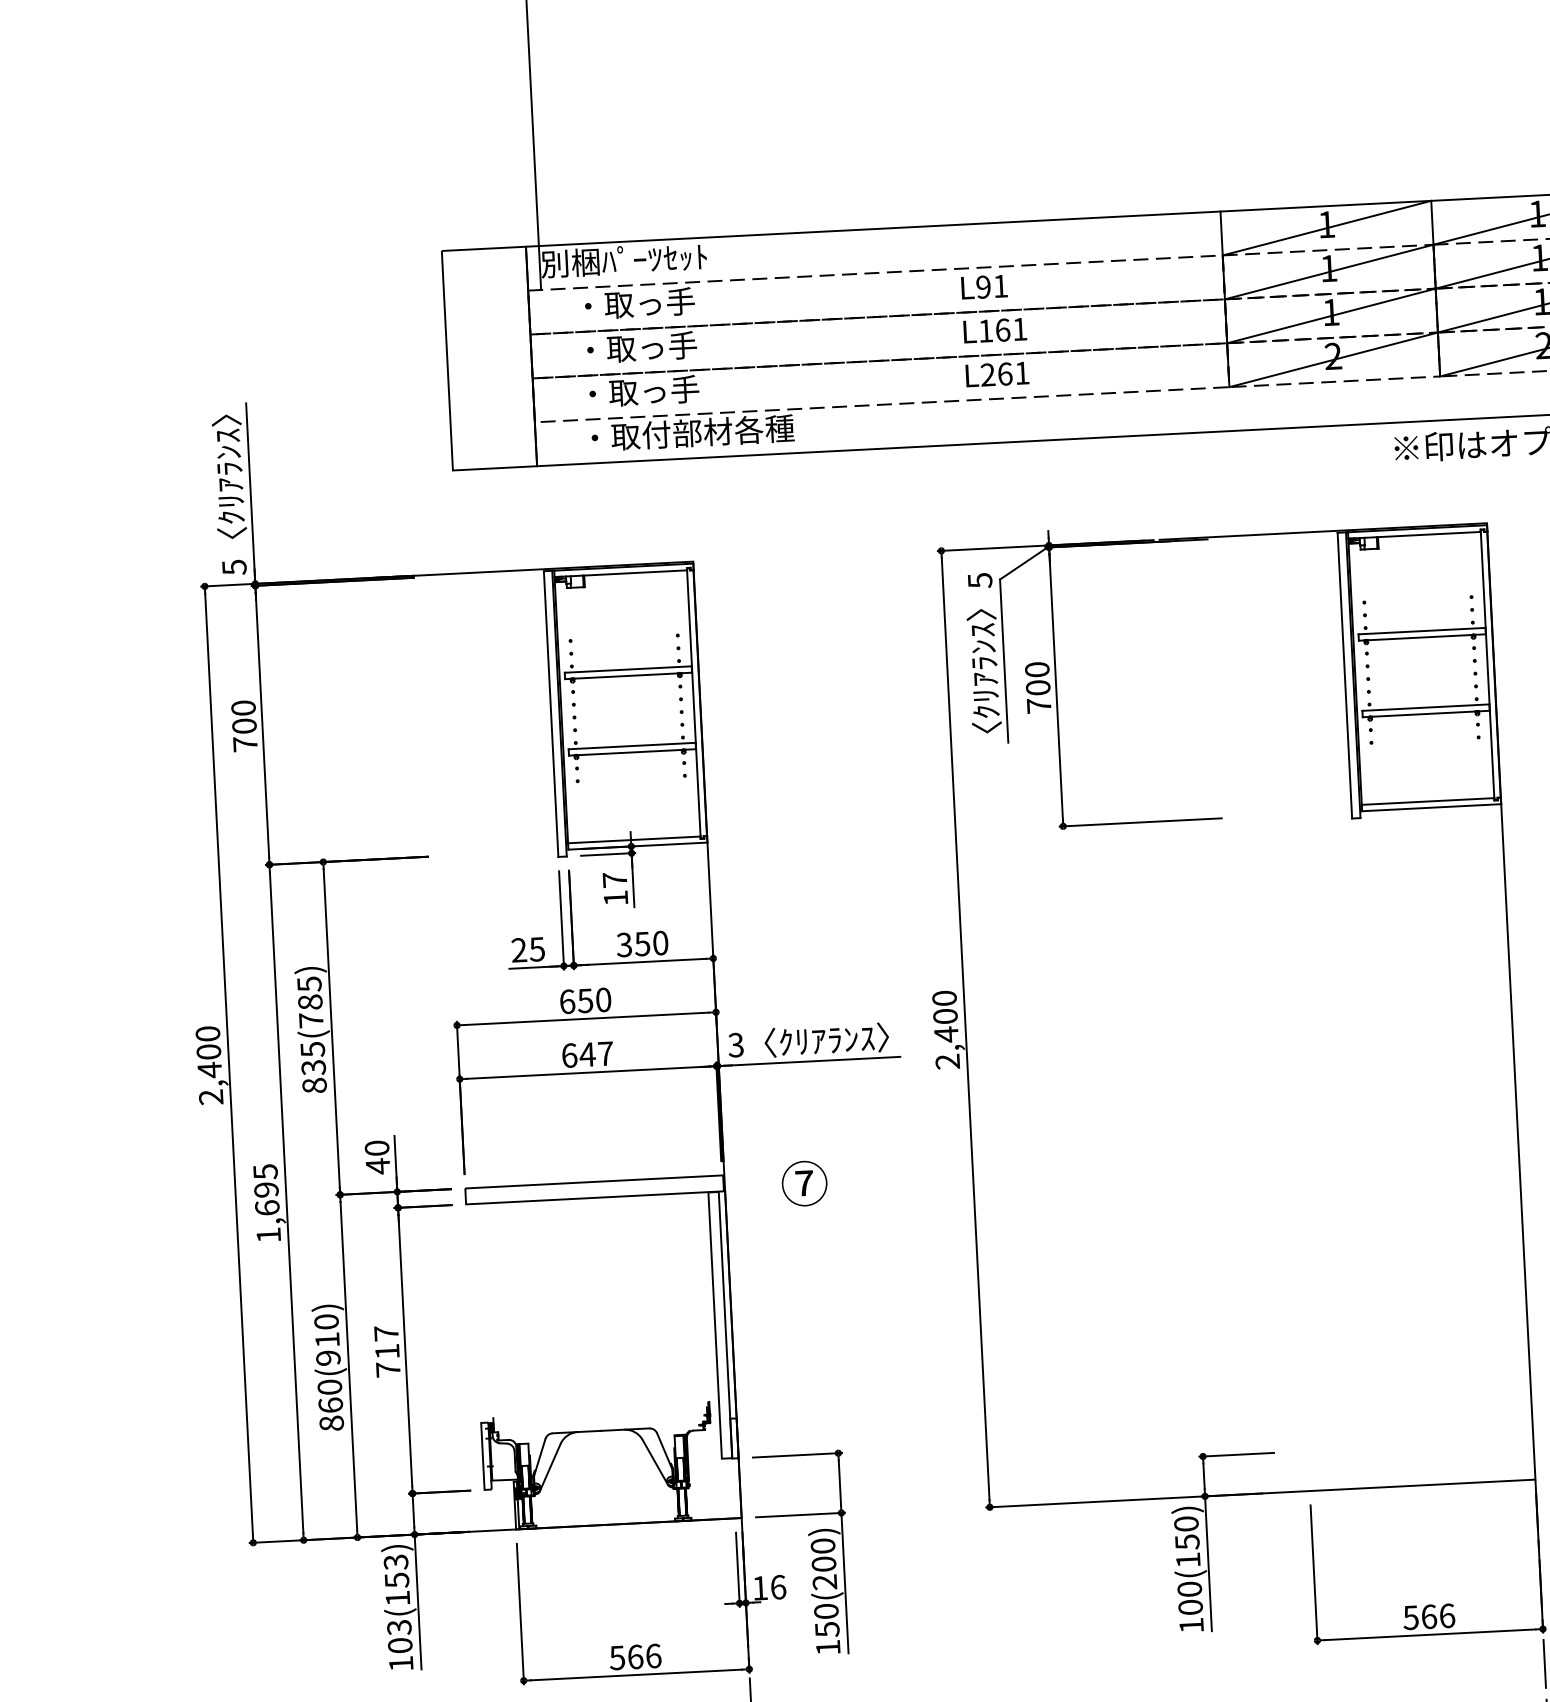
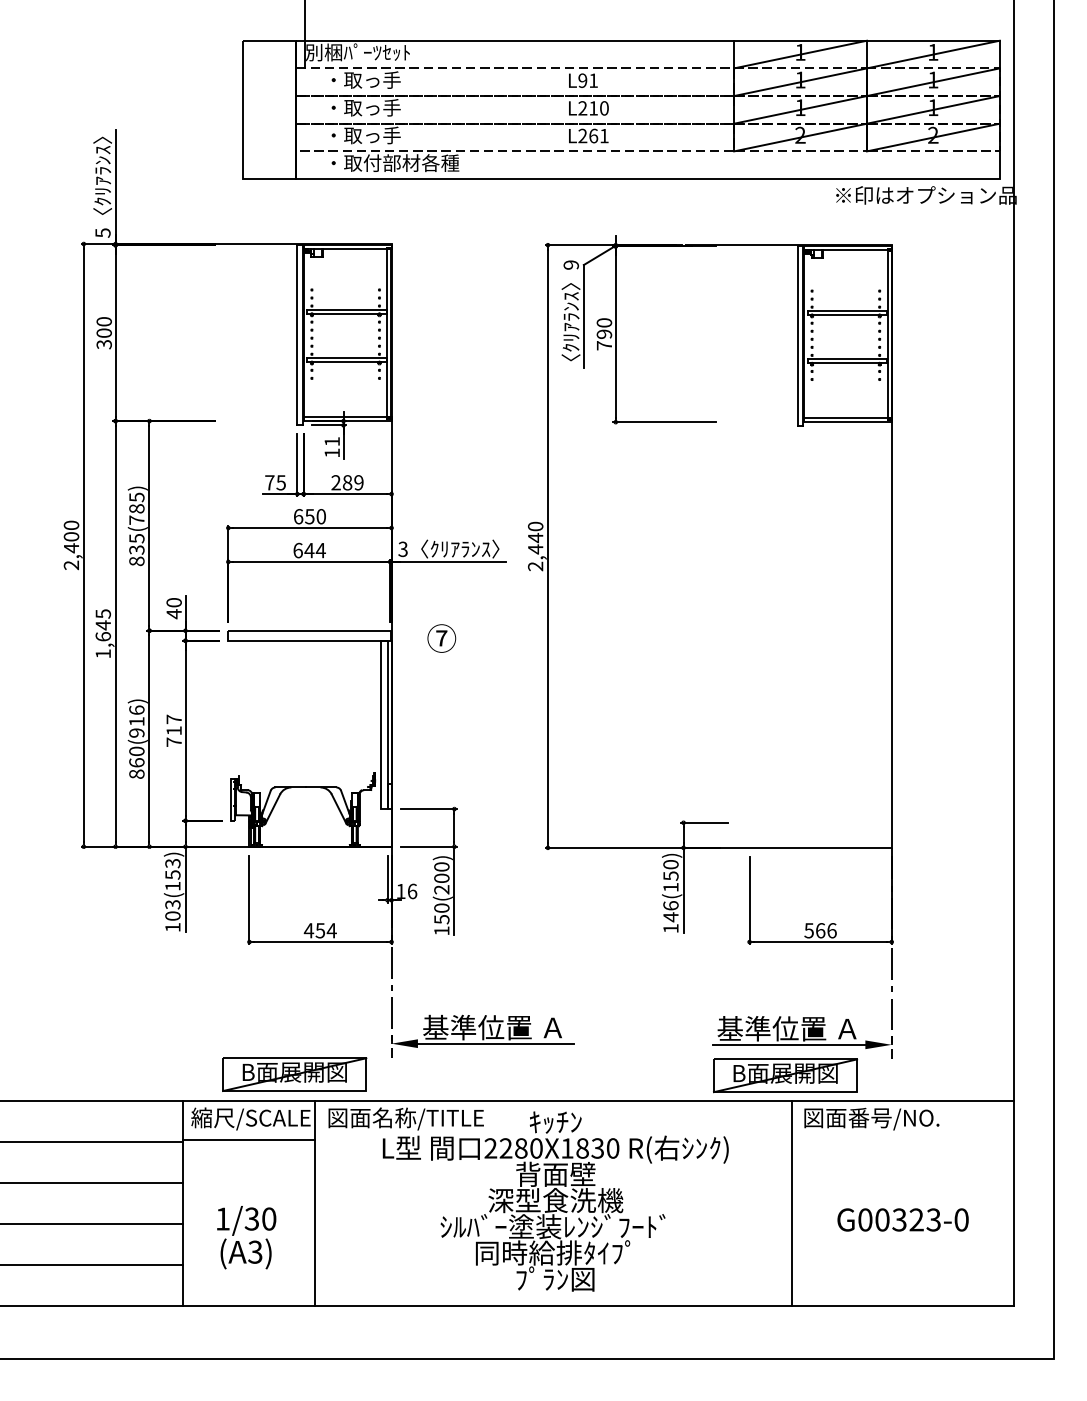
text: (1002, 330) -> (593, 108), L161 -> L210
text: (978, 579) -> (570, 264), 5 -> 9
text: (1038, 686) -> (604, 333), 700 -> 790
text: (244, 744) -> (103, 344), 700 -> 300
text: (613, 879) -> (331, 441), 17 -> 11
text: (642, 943) -> (347, 482), 350 -> 289
text: (518, 949) -> (269, 482), 25 -> 75
text: (945, 1015) -> (535, 537), 2,400 -> 2,440
text: (605, 1053) -> (320, 550), 647 -> 644
text: (266, 1190) -> (103, 625), 1,695 -> 1,645
text: (325, 1320) -> (136, 709), 860(910) -> 860(916)
text: (1189, 1598) -> (670, 911), 100(150) -> 146(150)
text: (634, 1656) -> (319, 930), 566 -> 454

